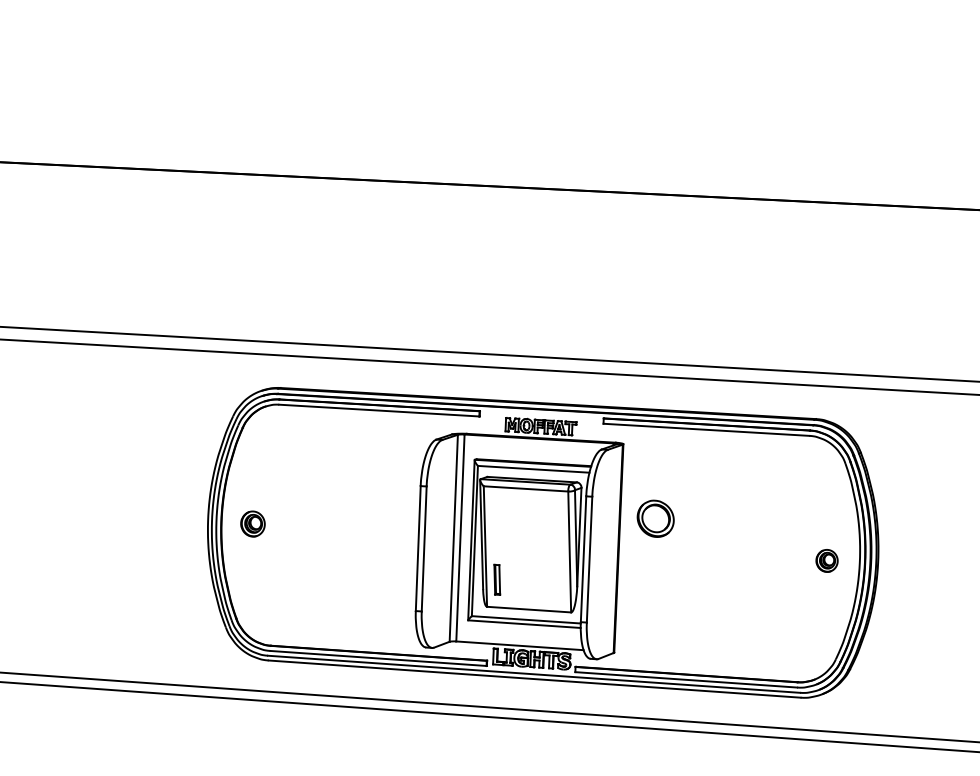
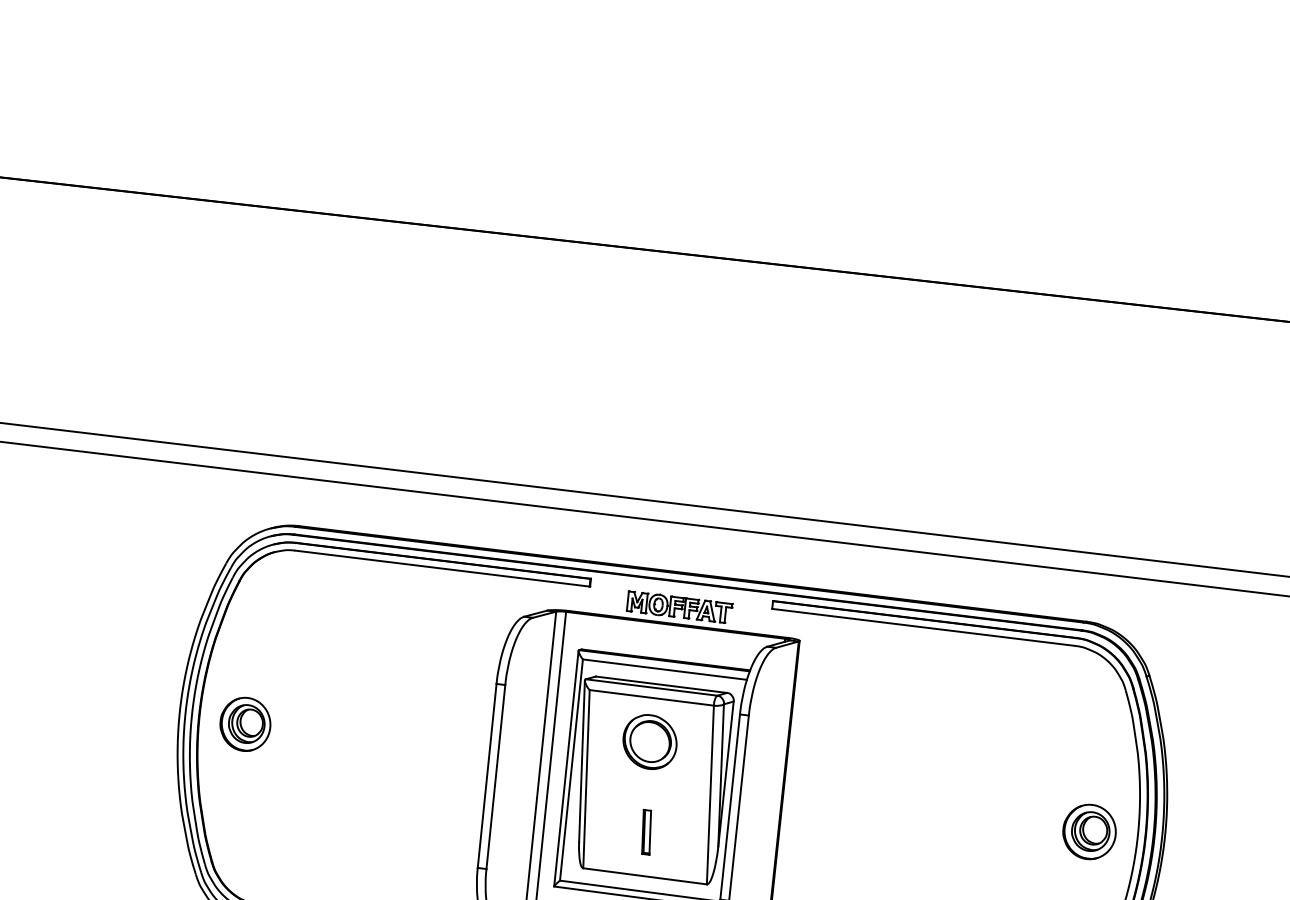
part: (655, 518) -> (649, 741), moved
part: (252, 523) -> (244, 723), size x1.43
part: (826, 560) -> (1088, 831), size x1.67
part: (497, 579) -> (647, 831), moved

